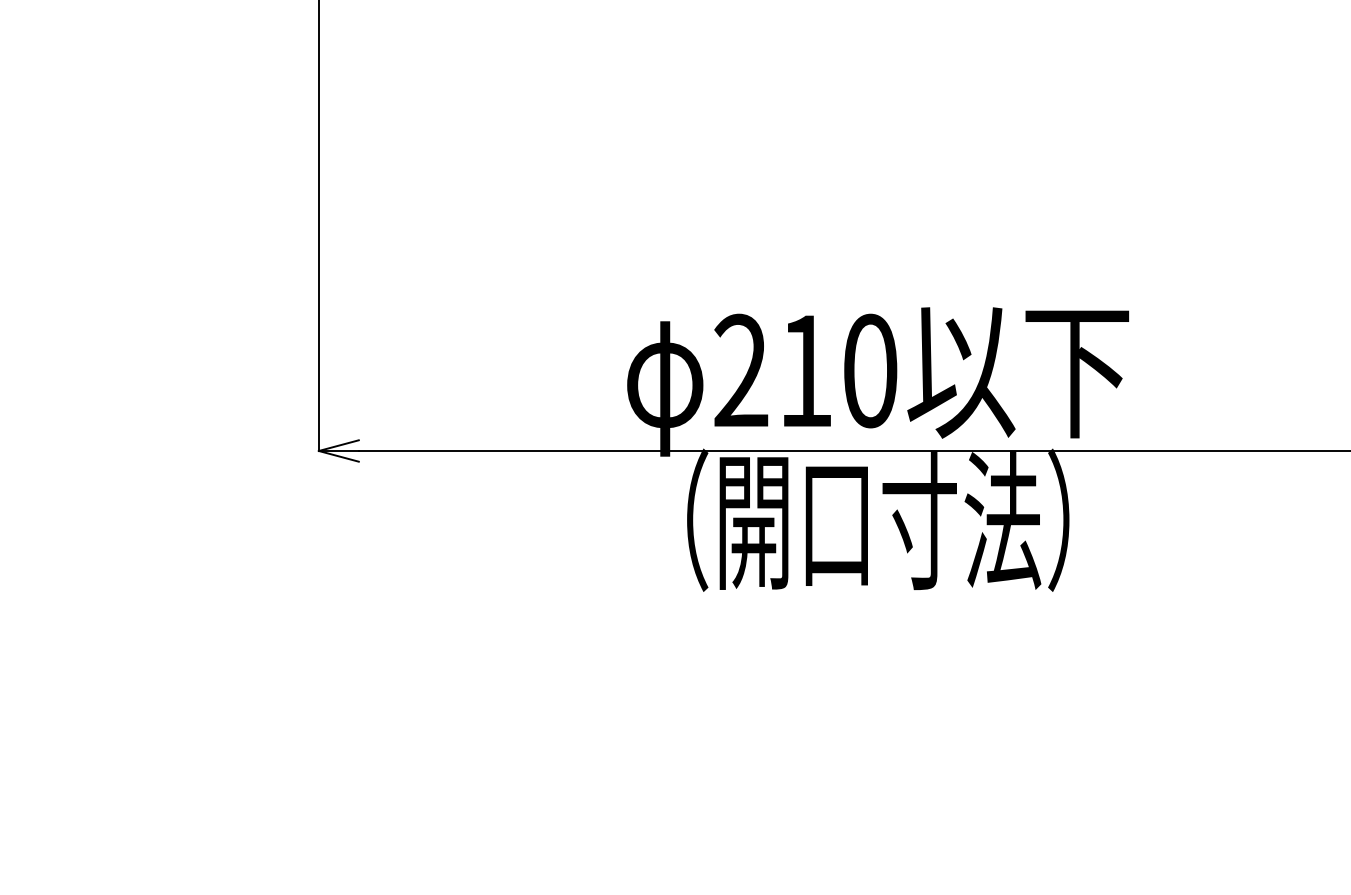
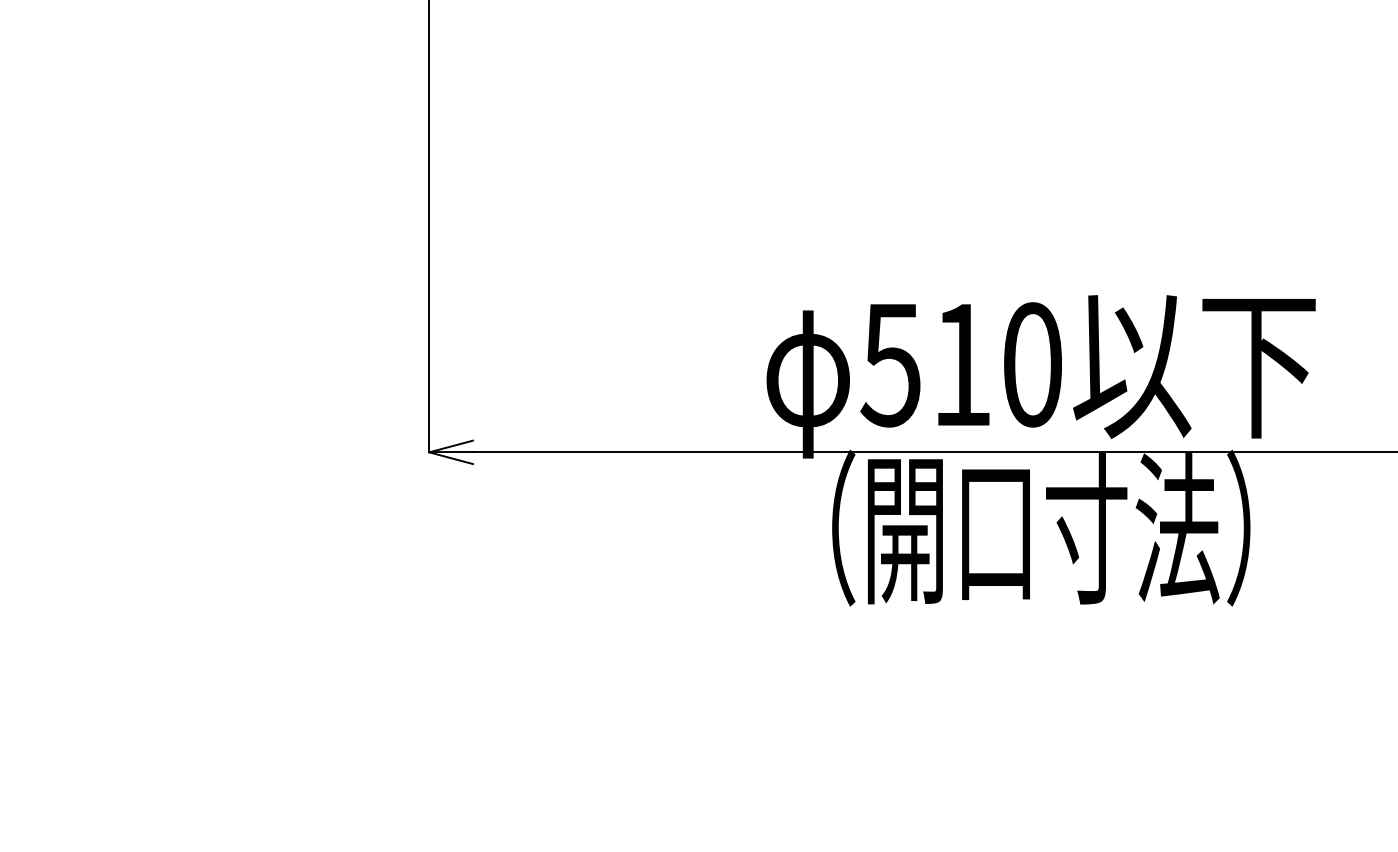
text: (740, 370) -> (890, 364), 210 -> 510

